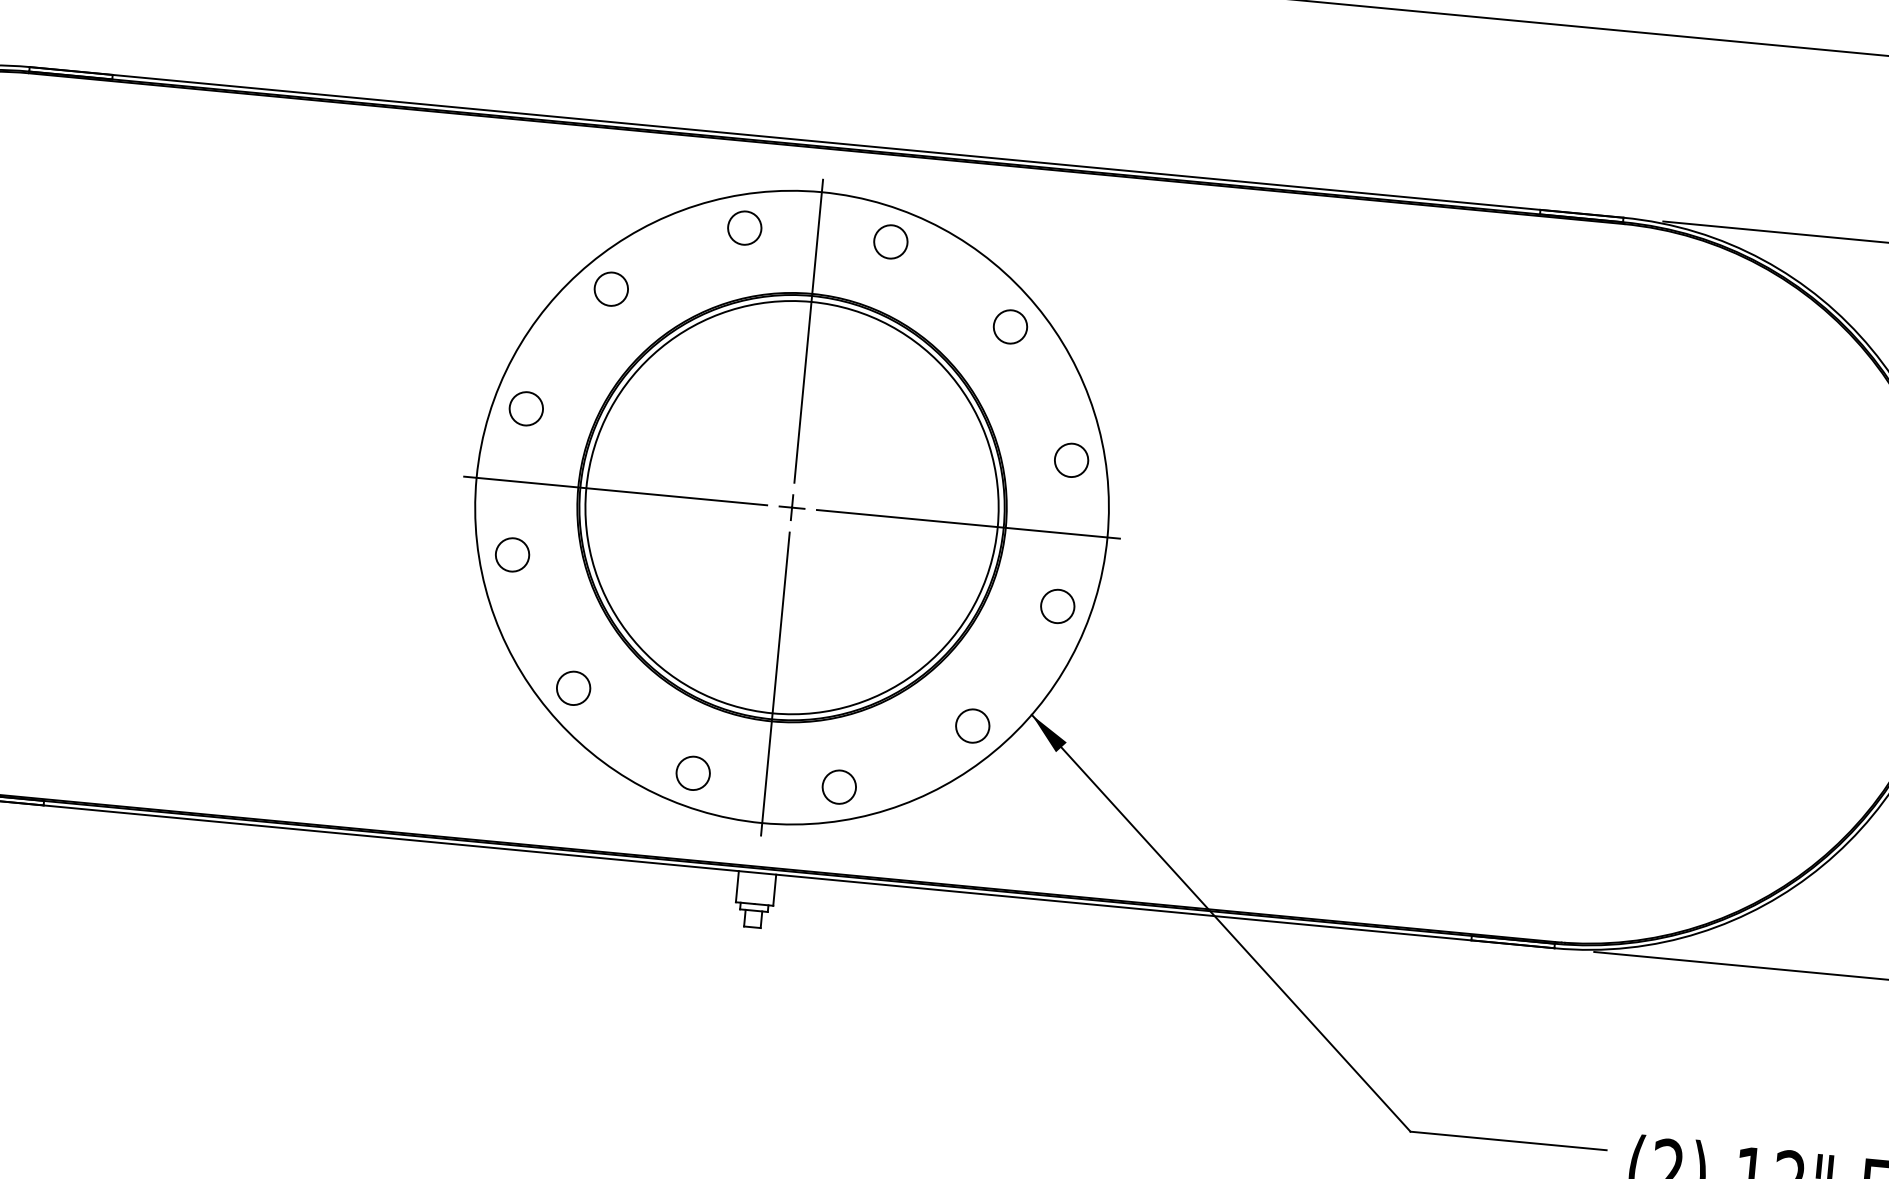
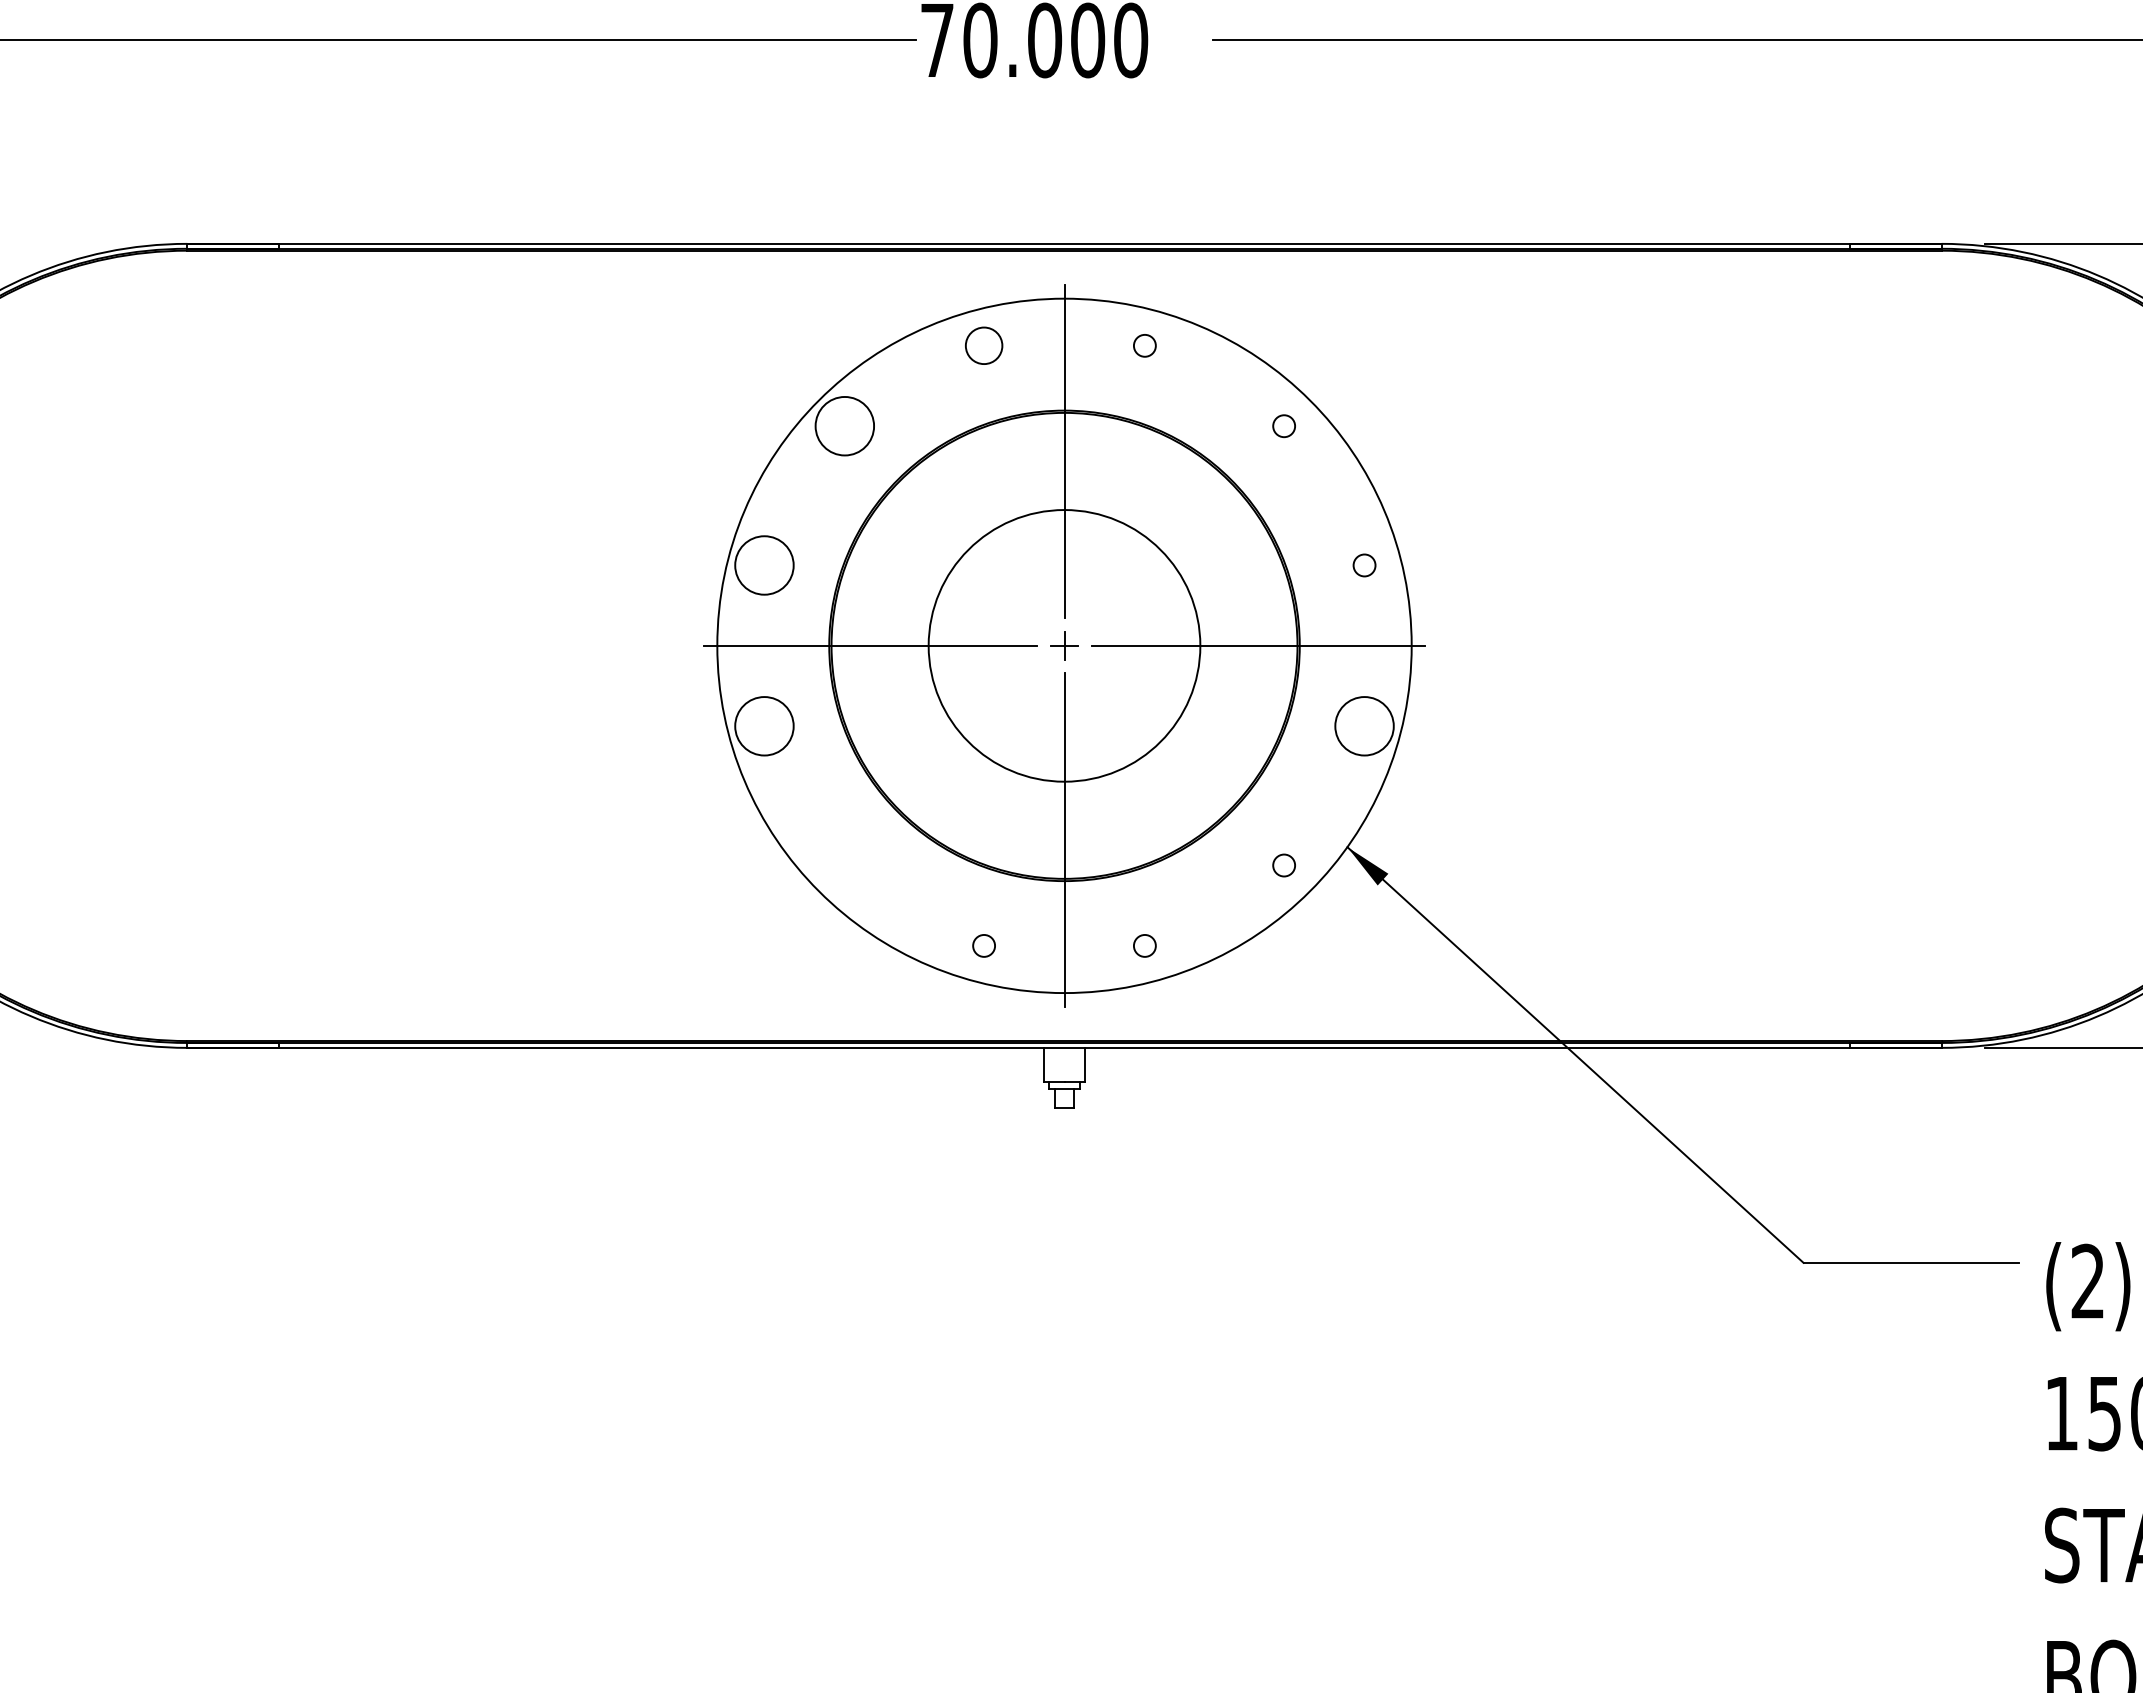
circle: (890, 241) -> (1144, 345), size x0.6
circle: (611, 288) -> (844, 425), size x1.6
circle: (1009, 326) -> (1283, 425), size x0.6
circle: (526, 408) -> (764, 565), size x1.6
circle: (1071, 460) -> (1364, 565), size x0.6
circle: (792, 507) -> (1064, 645), size x0.6
circle: (512, 555) -> (764, 726), size x1.6
circle: (1057, 606) -> (1364, 726), size x1.6
circle: (573, 688) -> (844, 865), removed
circle: (972, 726) -> (1283, 865), size x0.6
circle: (692, 772) -> (983, 945), size x0.6
circle: (839, 786) -> (1144, 945), size x0.6

